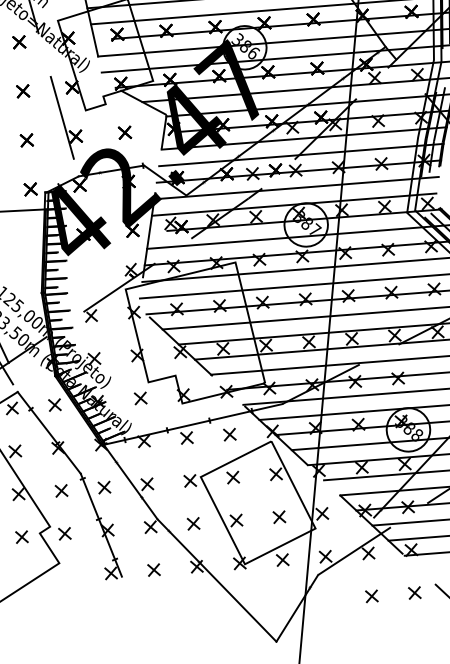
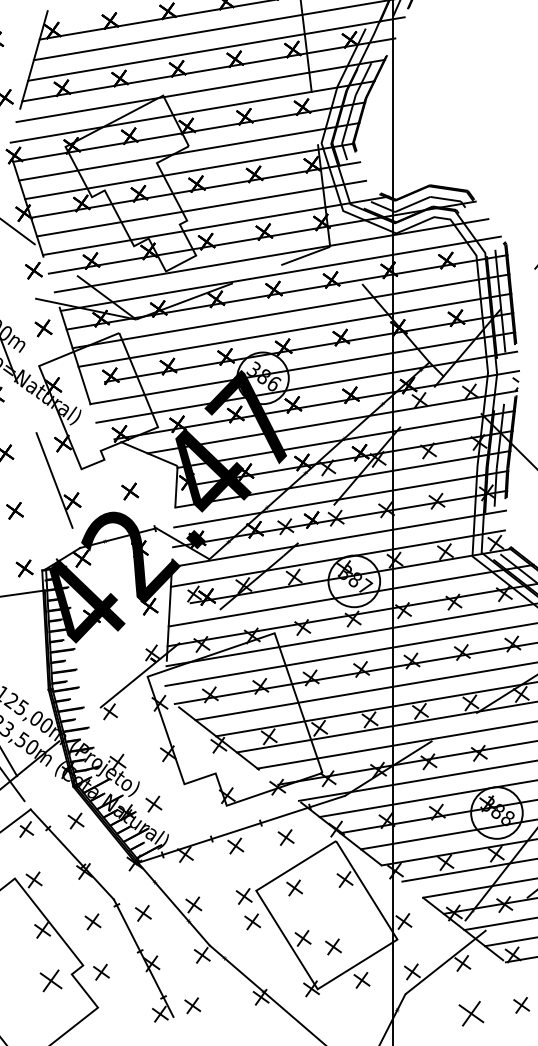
part: (140, 397) -> (153, 803), moved
part: (279, 516) -> (333, 946), moved
part: (193, 523) -> (252, 921), moved
part: (21, 536) -> (50, 980), size x1.4
part: (153, 569) -> (192, 1005), moved
part: (371, 596) -> (470, 1013), size x1.6

